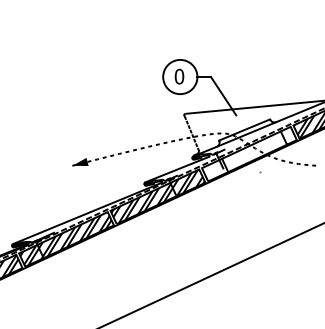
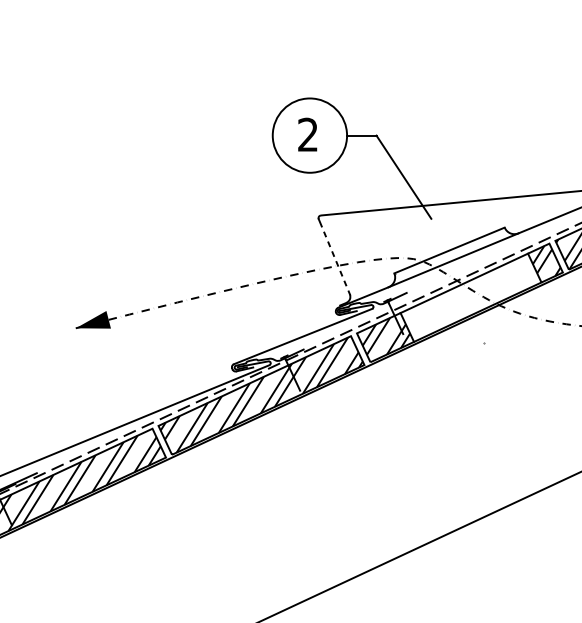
text: (179, 76) -> (308, 134), 0 -> 2
hatch: (289, 134) -> (546, 260), added
hatch: (215, 169) -> (386, 336), added

